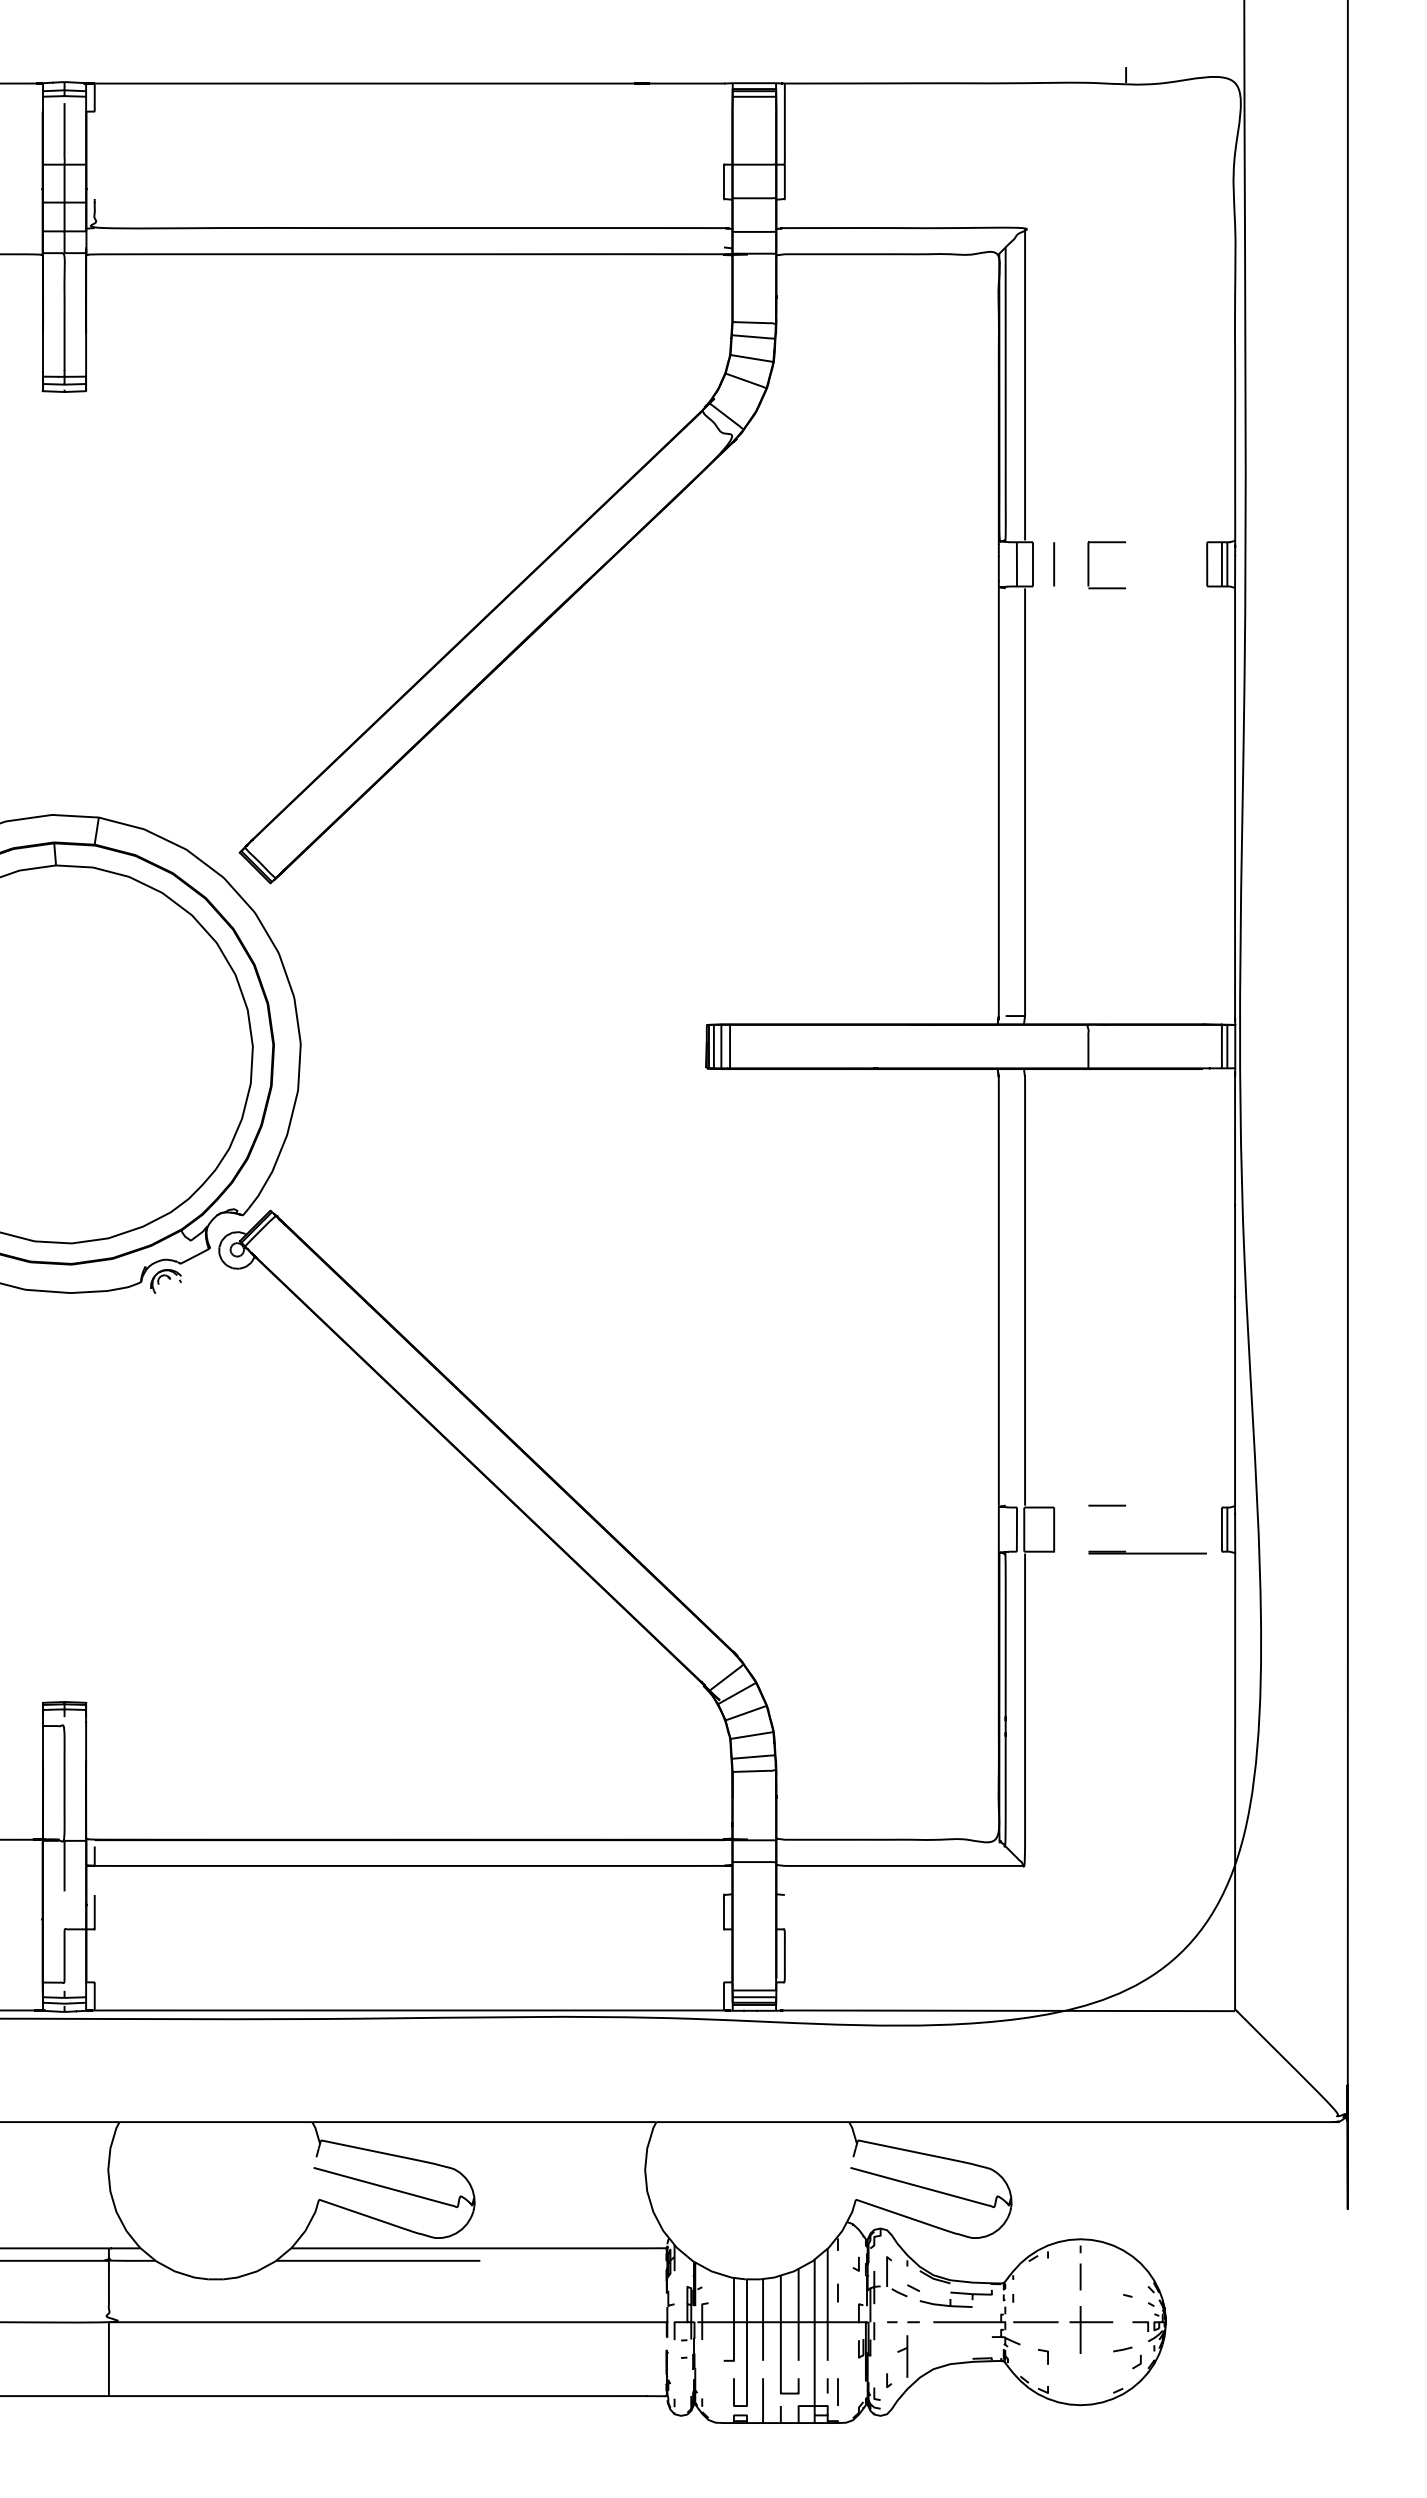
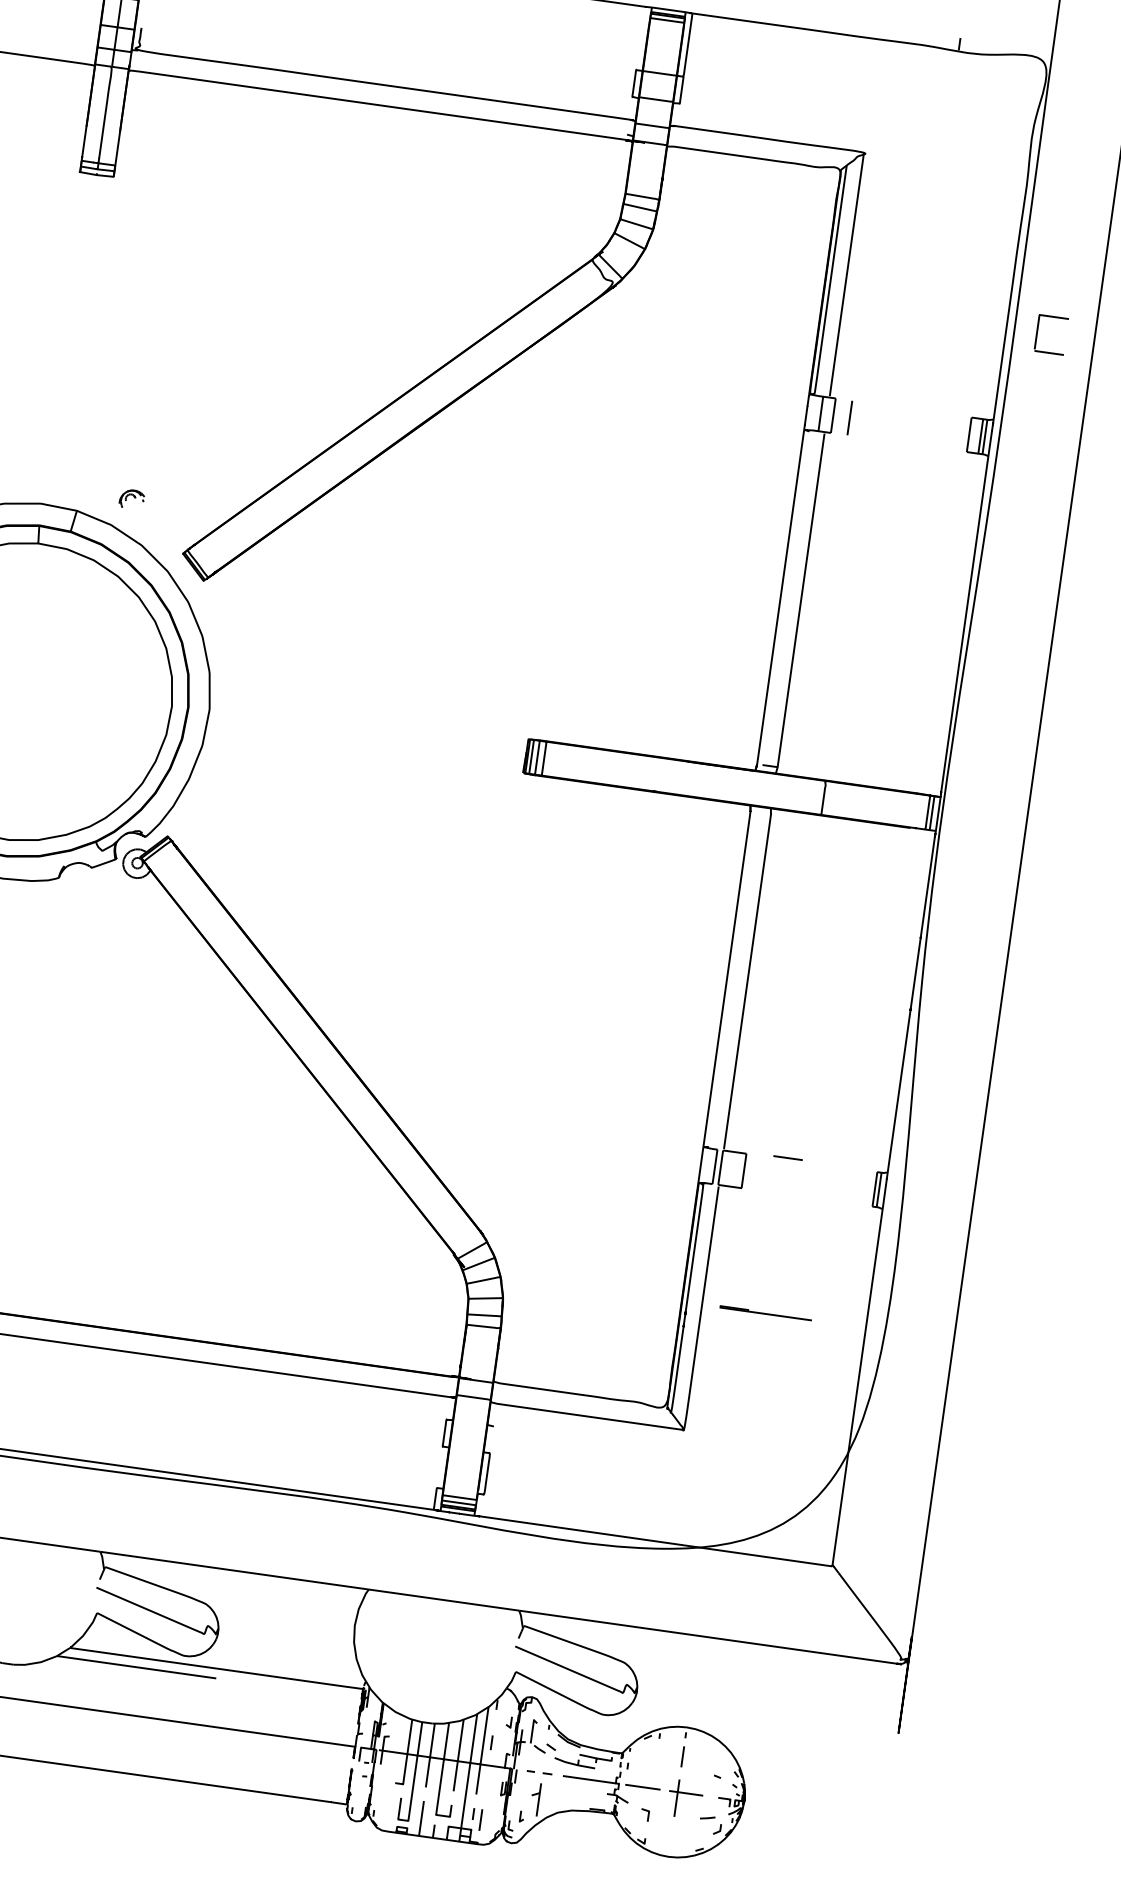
part: (1089, 565) -> (1037, 333), moved
part: (165, 1281) -> (131, 499), moved
line: (1147, 1552) -> (765, 1313), moved

